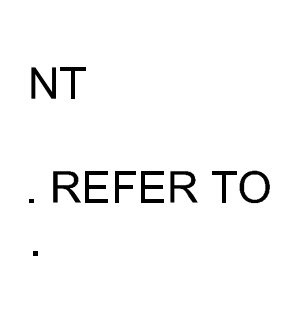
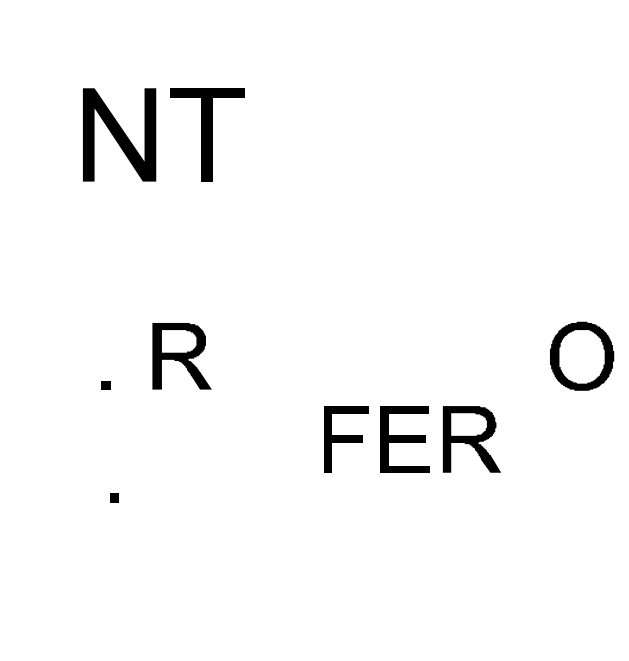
part: (58, 82) -> (163, 133), size x1.4
fill: (96, 186) -> (244, 355), removed
part: (156, 186) -> (413, 438), moved
fill: (223, 186) -> (515, 355), removed

